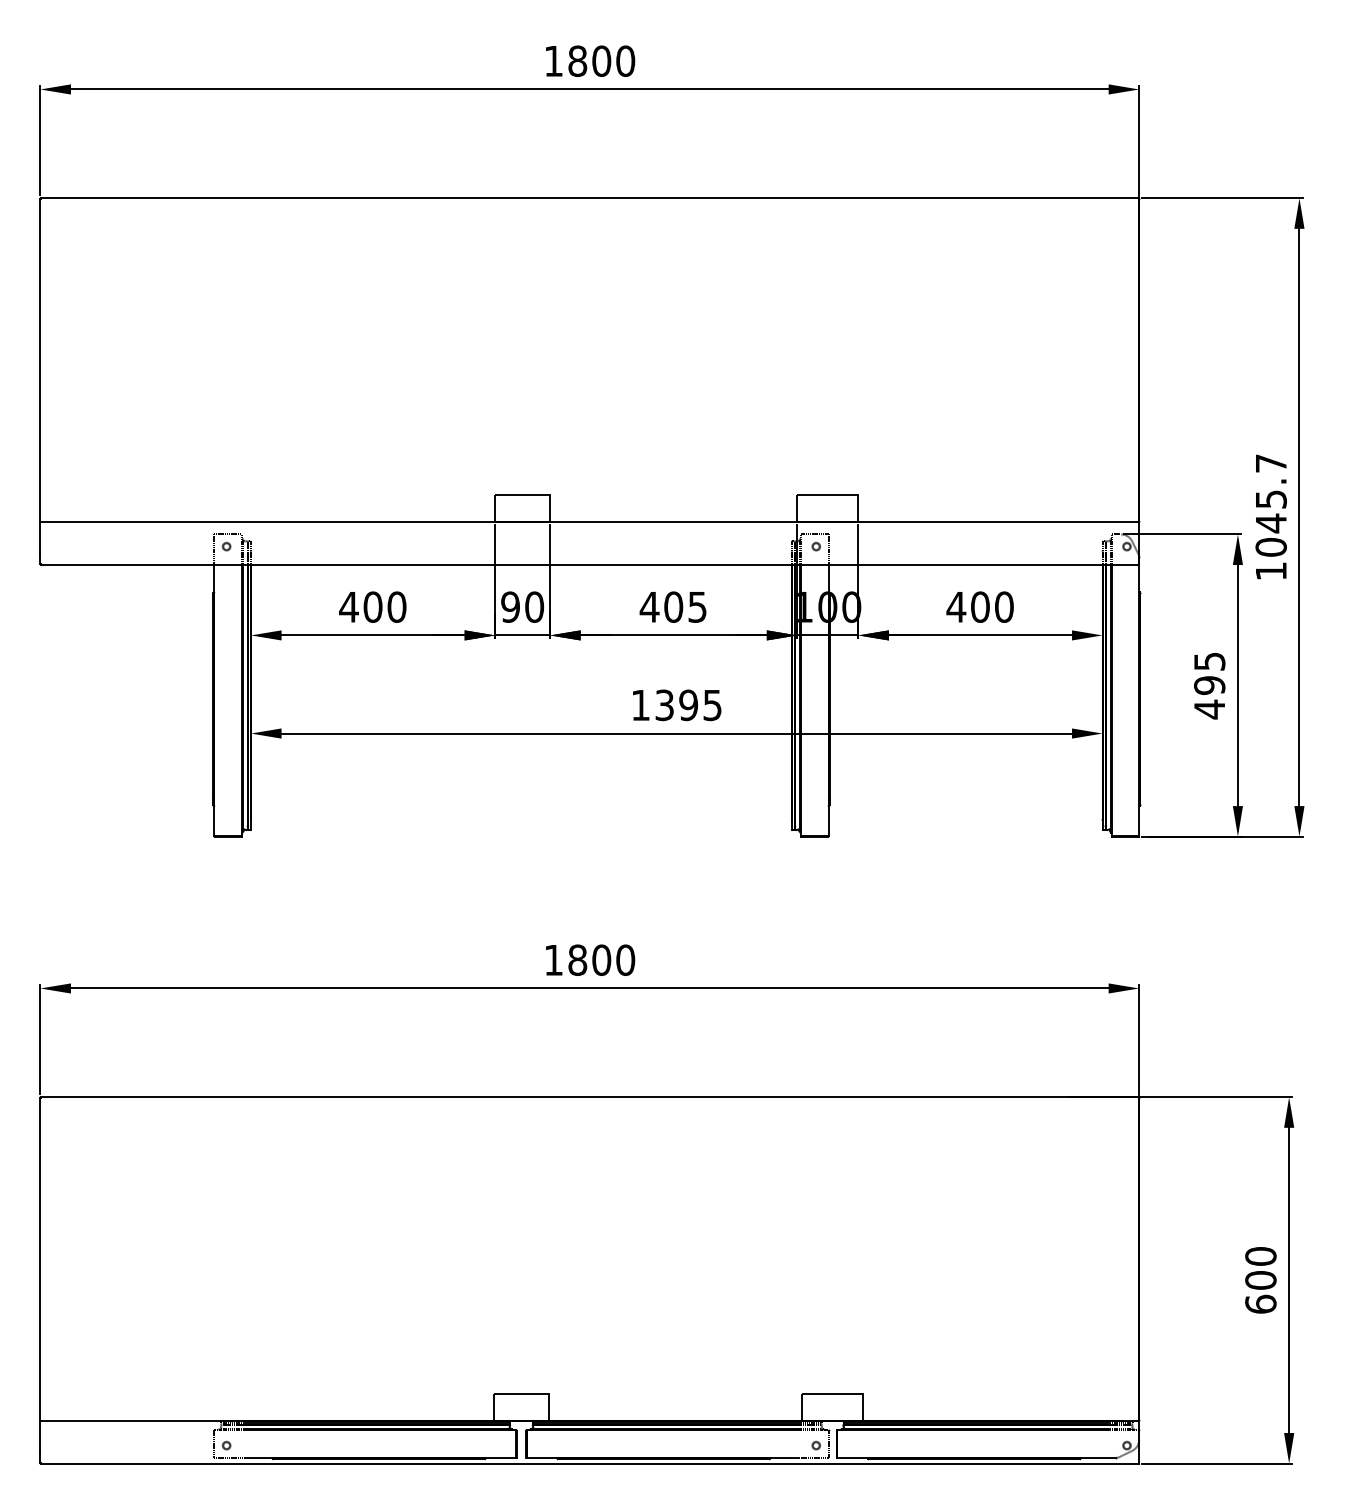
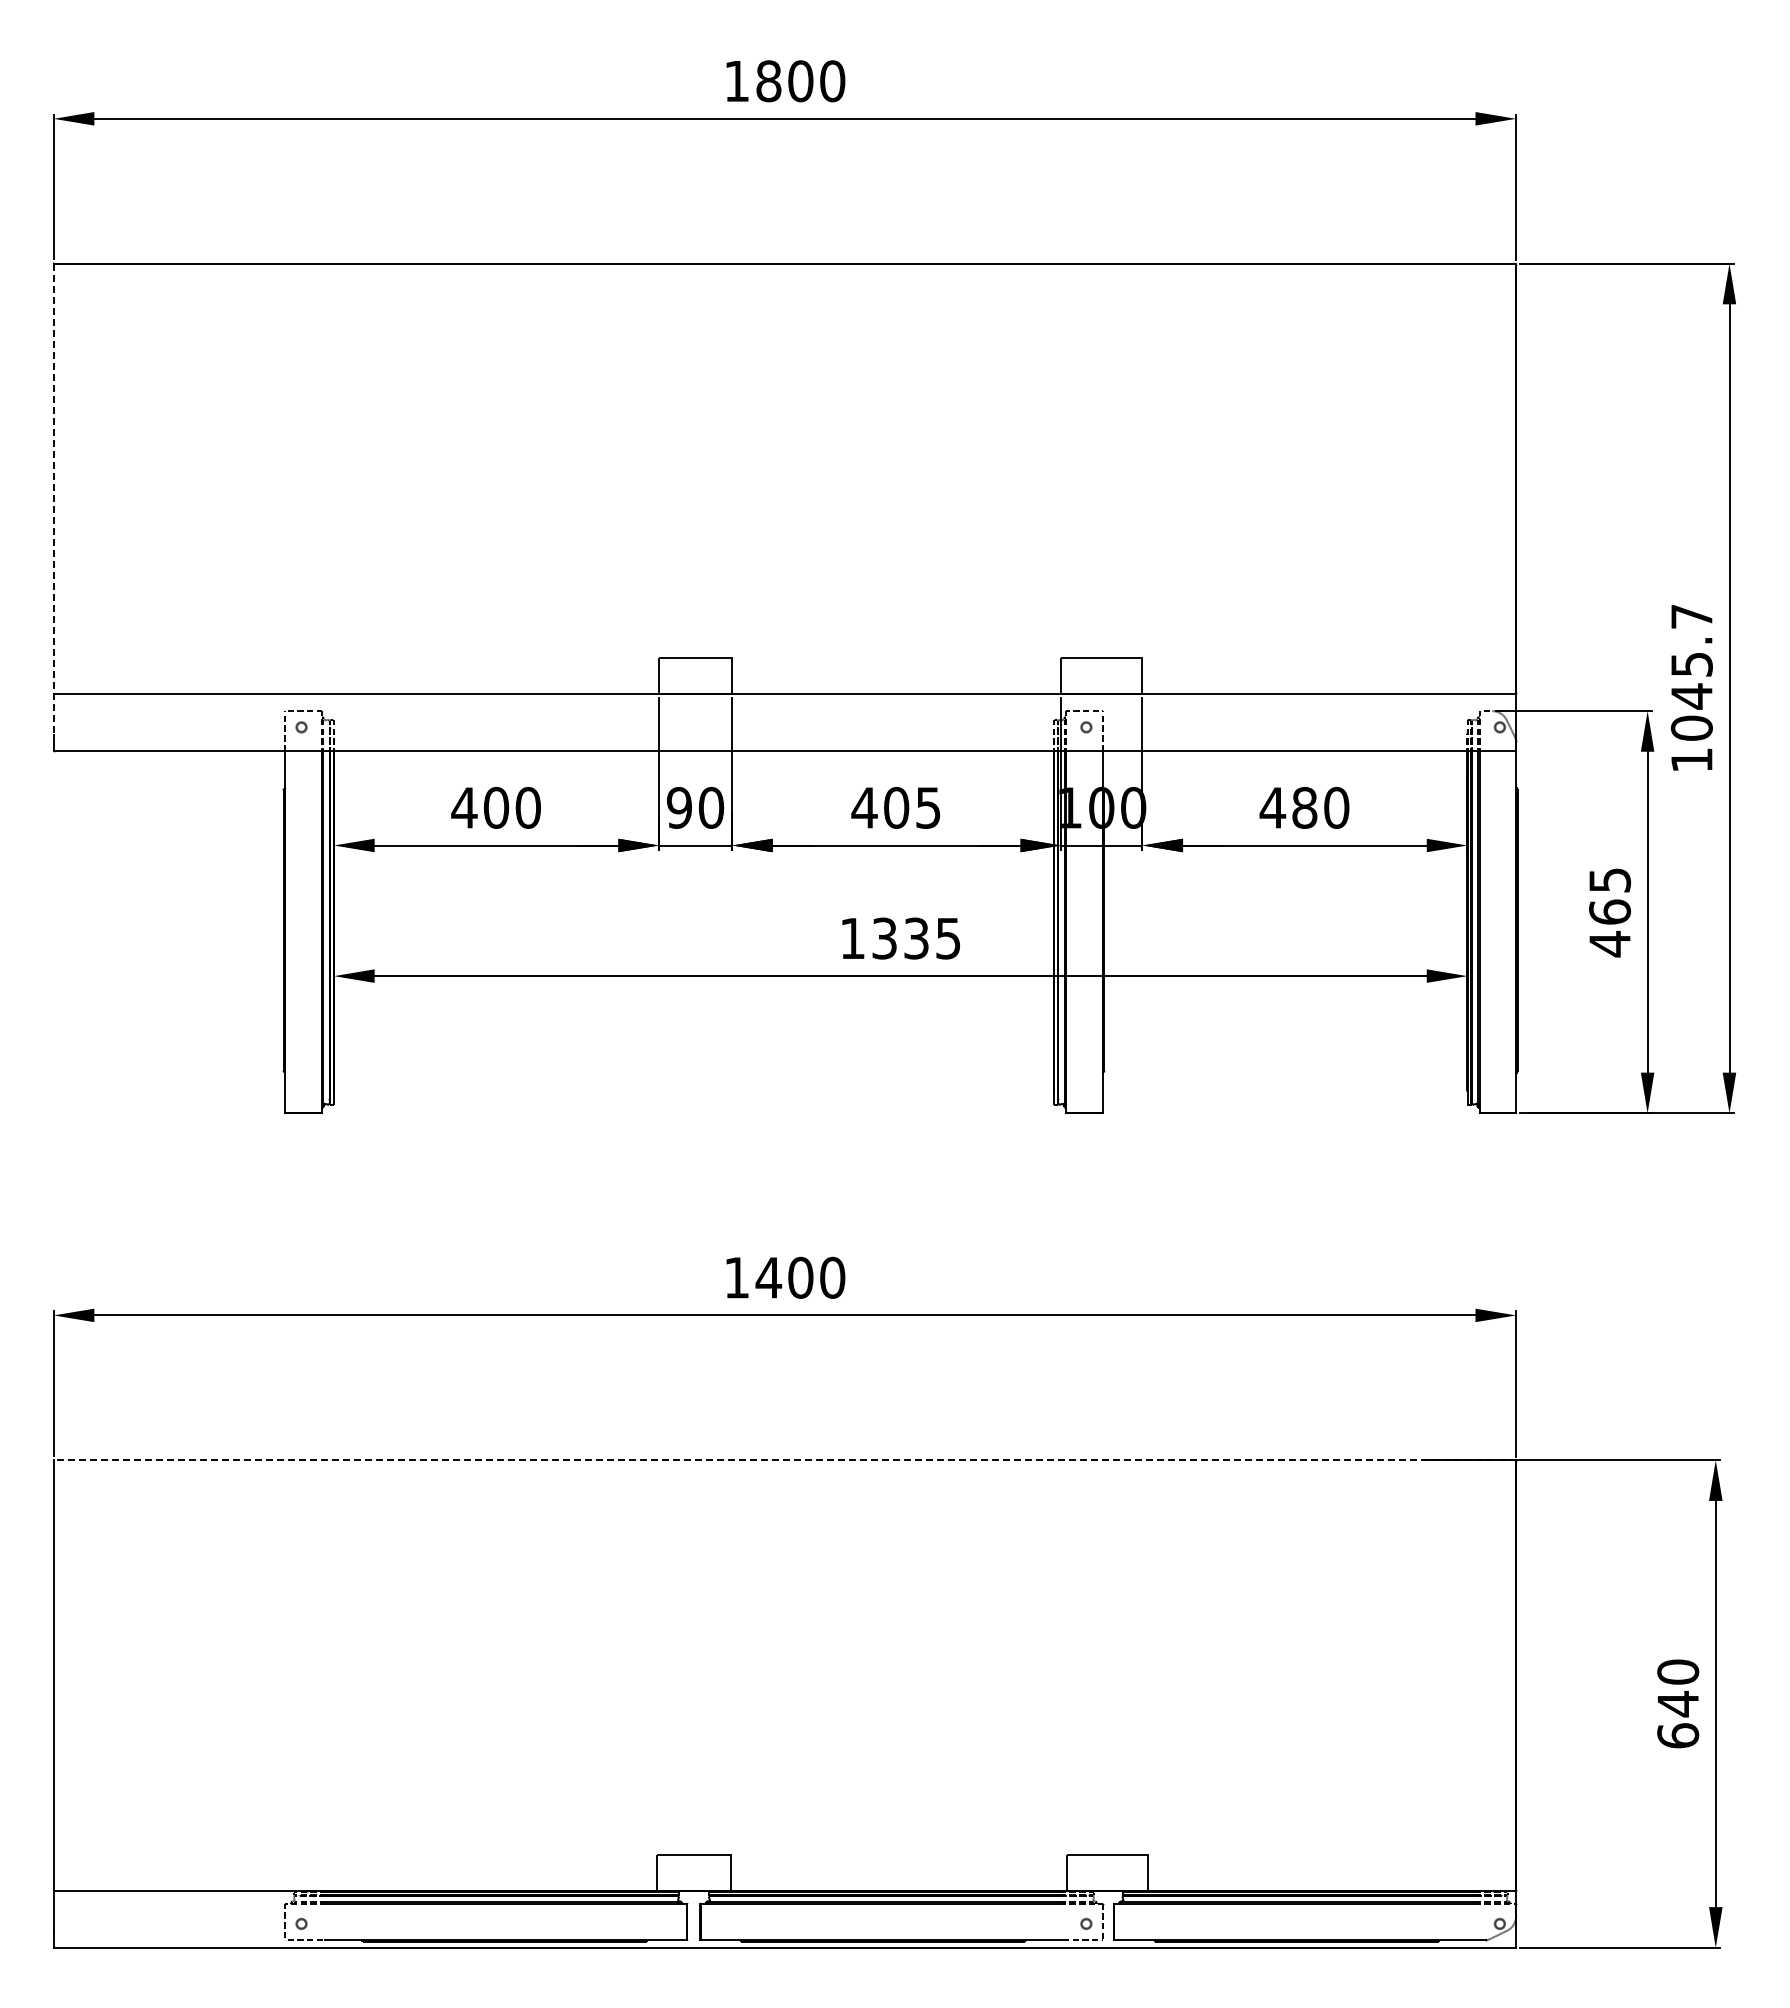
line: (40, 375) -> (53, 499), solid -> dashed
text: (980, 606) -> (1304, 807), 400 -> 480
text: (1210, 685) -> (1610, 911), 495 -> 465
text: (687, 705) -> (915, 938), 1395 -> 1335
text: (577, 959) -> (768, 1277), 1800 -> 1400
line: (589, 1097) -> (784, 1460), solid -> dashed
text: (1261, 1280) -> (1678, 1703), 600 -> 640

